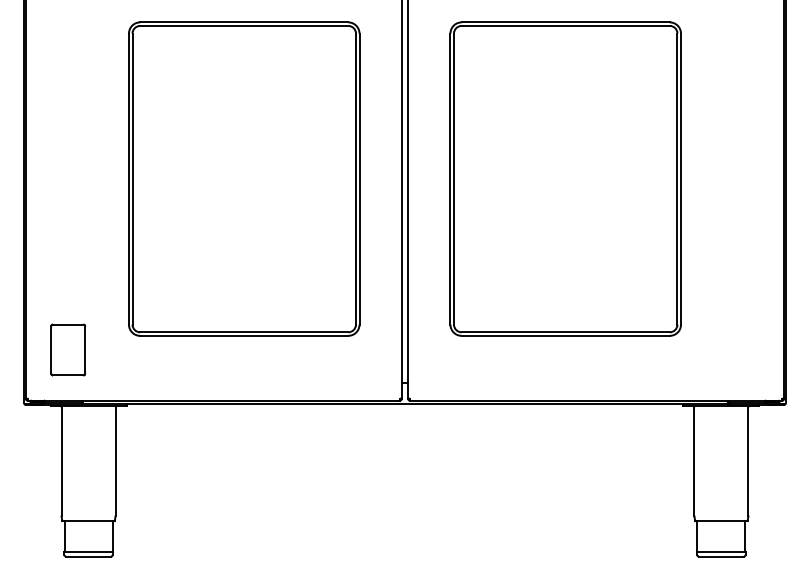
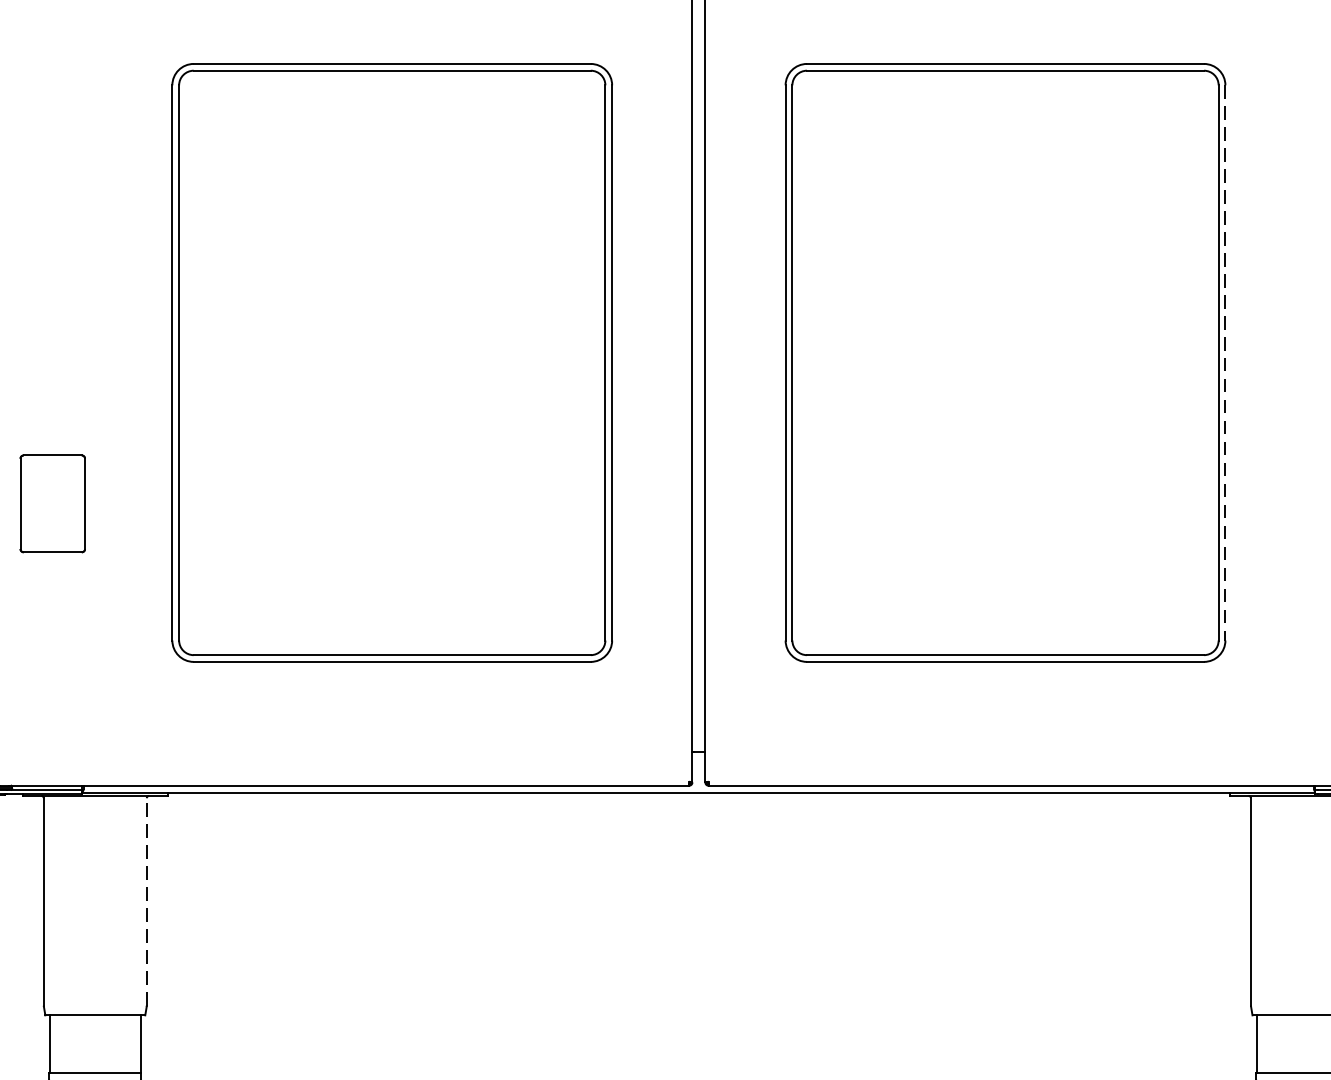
line: (681, 179) -> (1226, 363), solid -> dashed
part: (67, 349) -> (51, 502), moved
line: (115, 461) -> (146, 901), solid -> dashed

